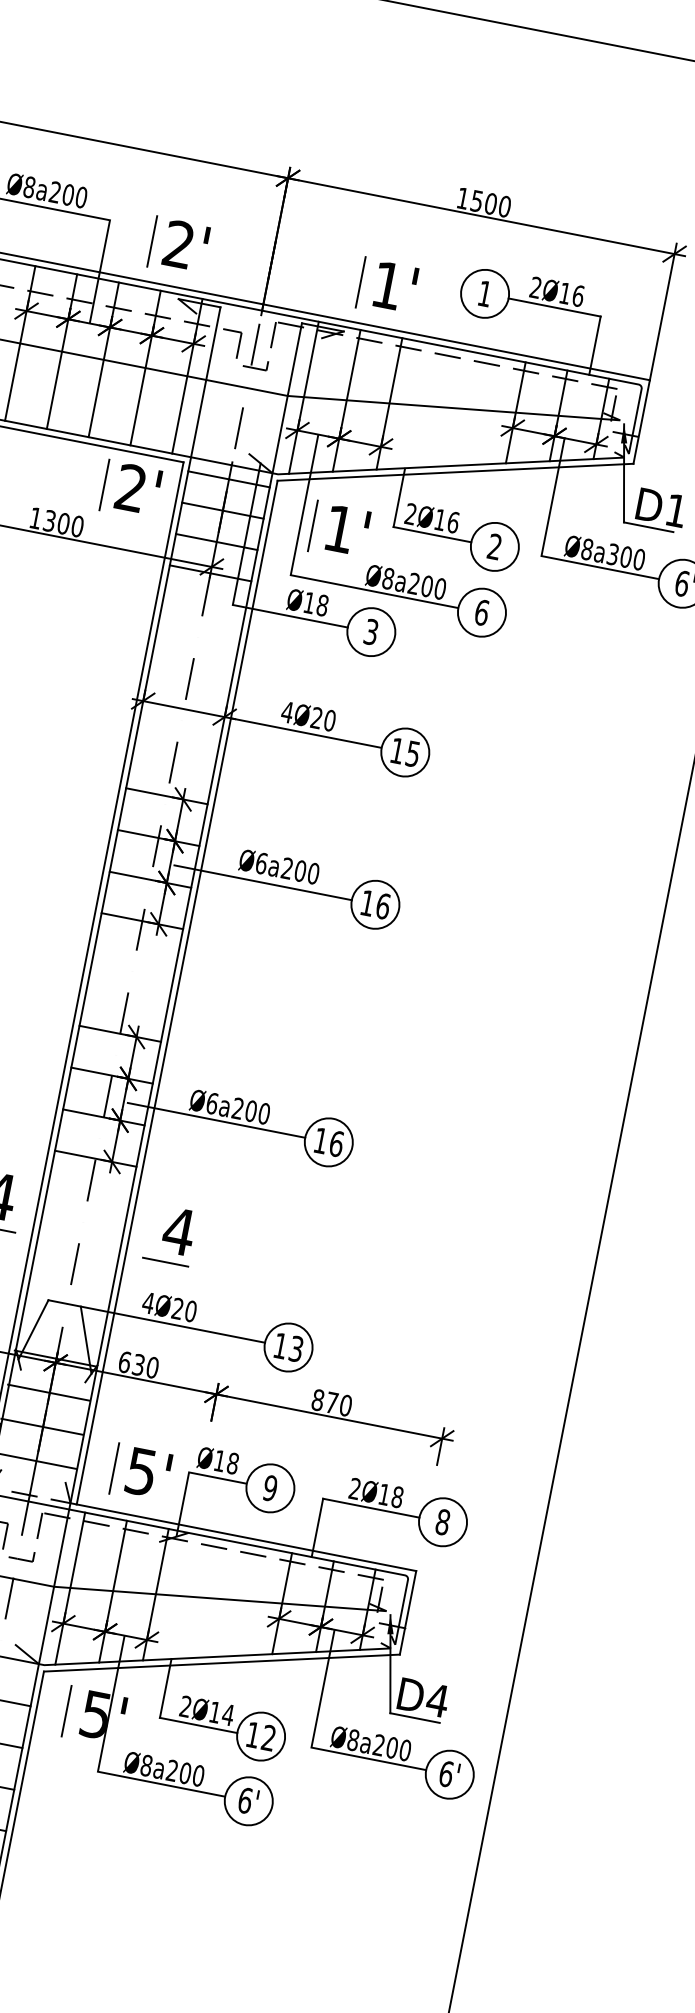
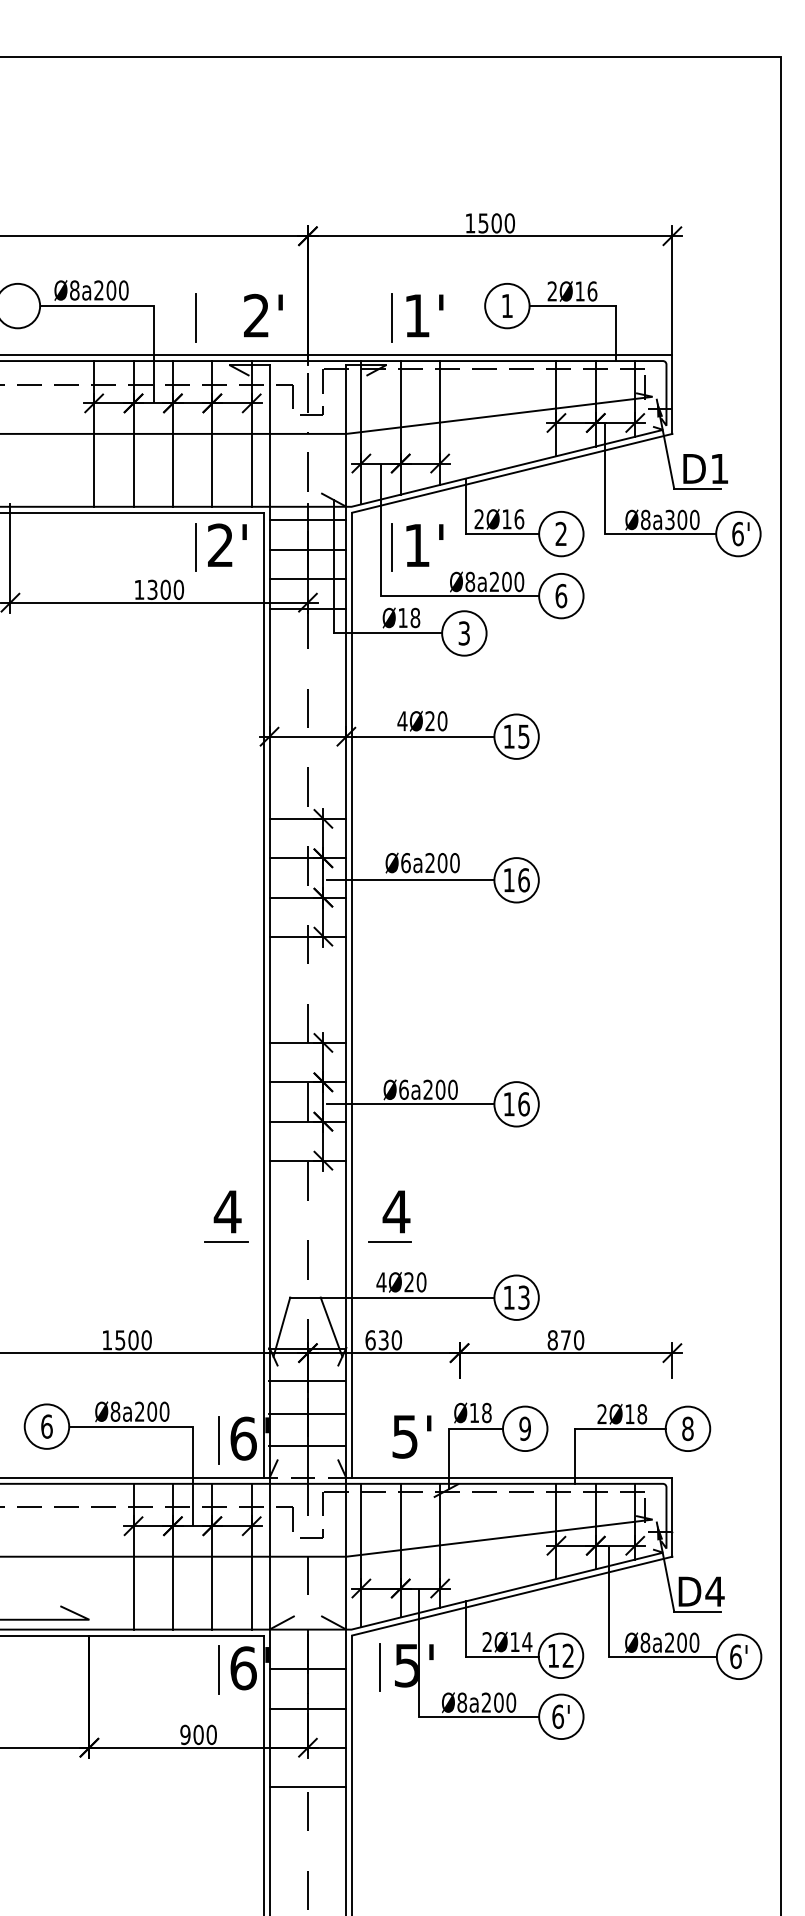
text: (186, 245) -> (263, 315), moved
line: (113, 1468) -> (379, 1438), removed

